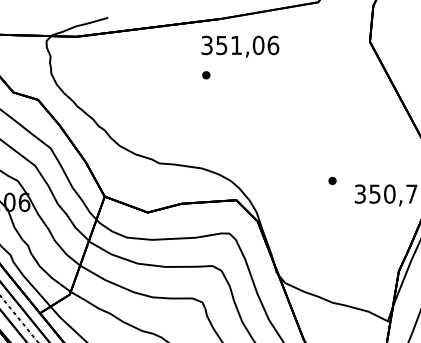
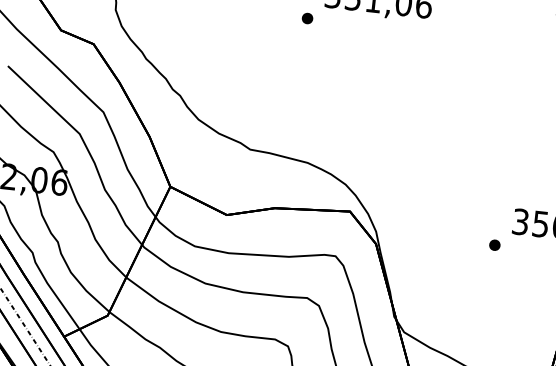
part: (206, 75) -> (307, 18), moved
part: (332, 180) -> (494, 244), moved

